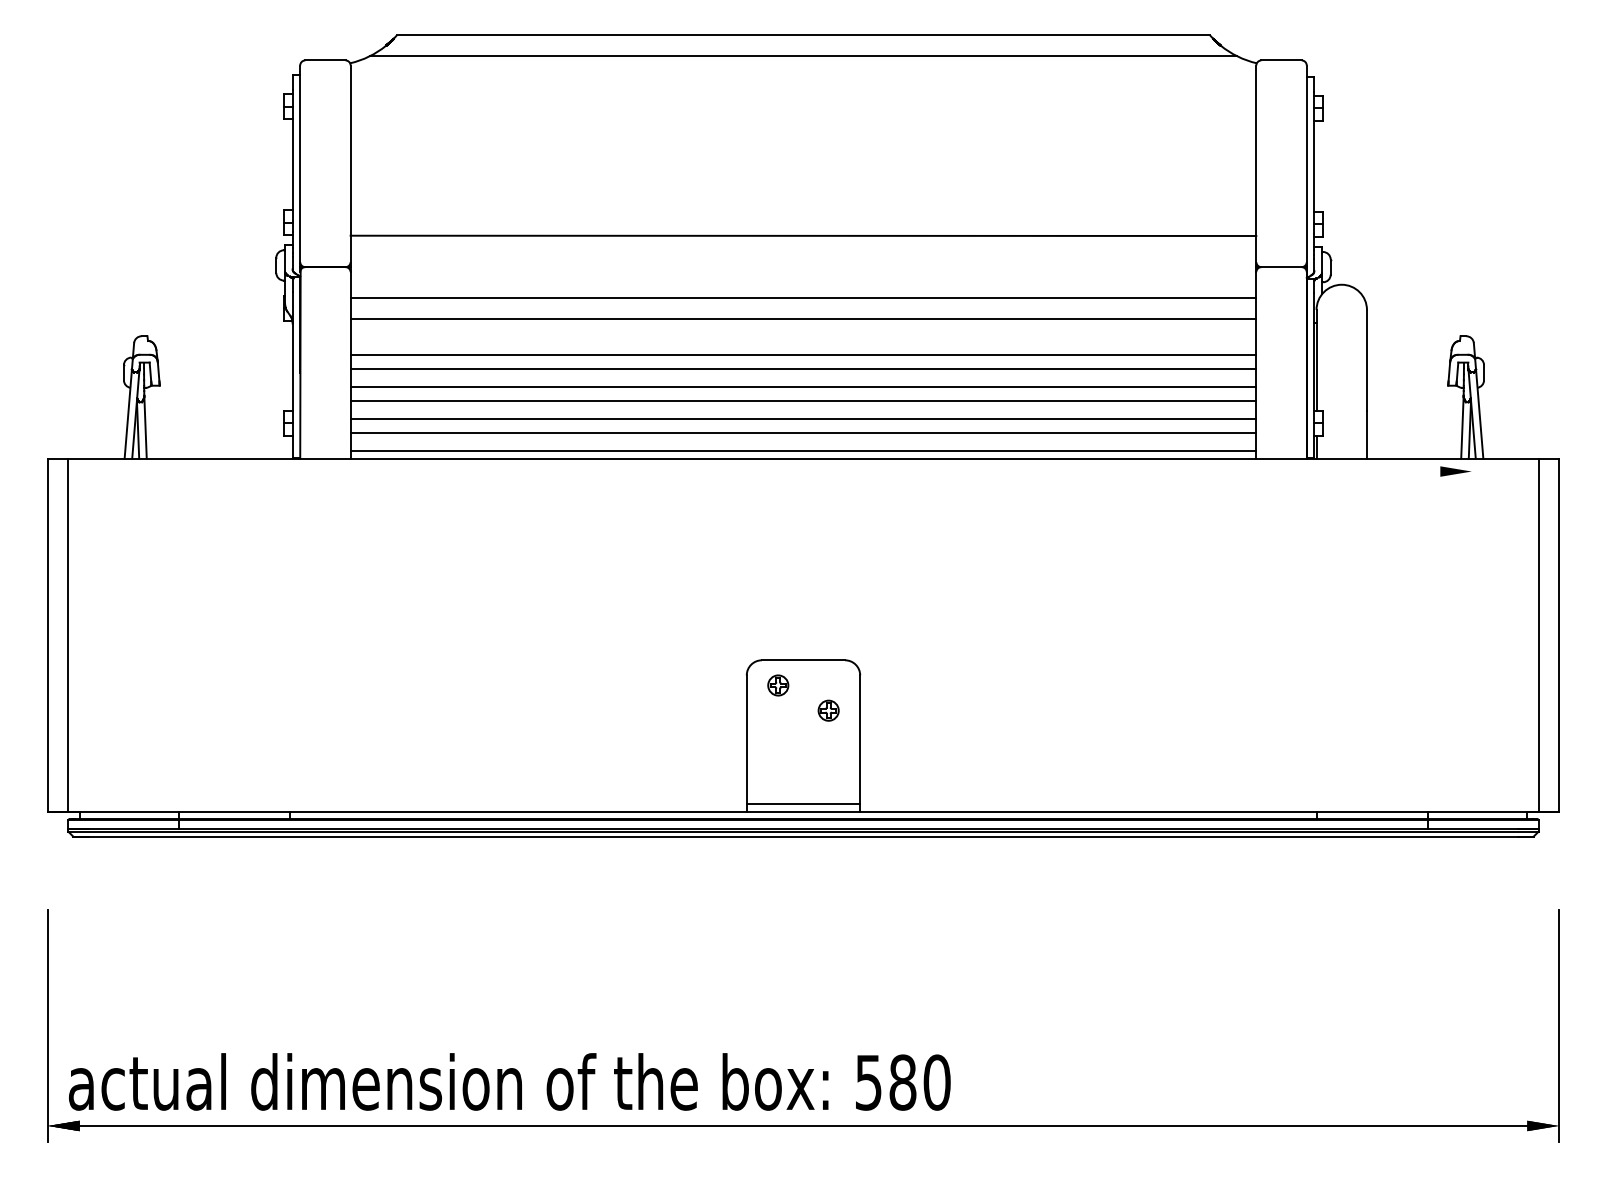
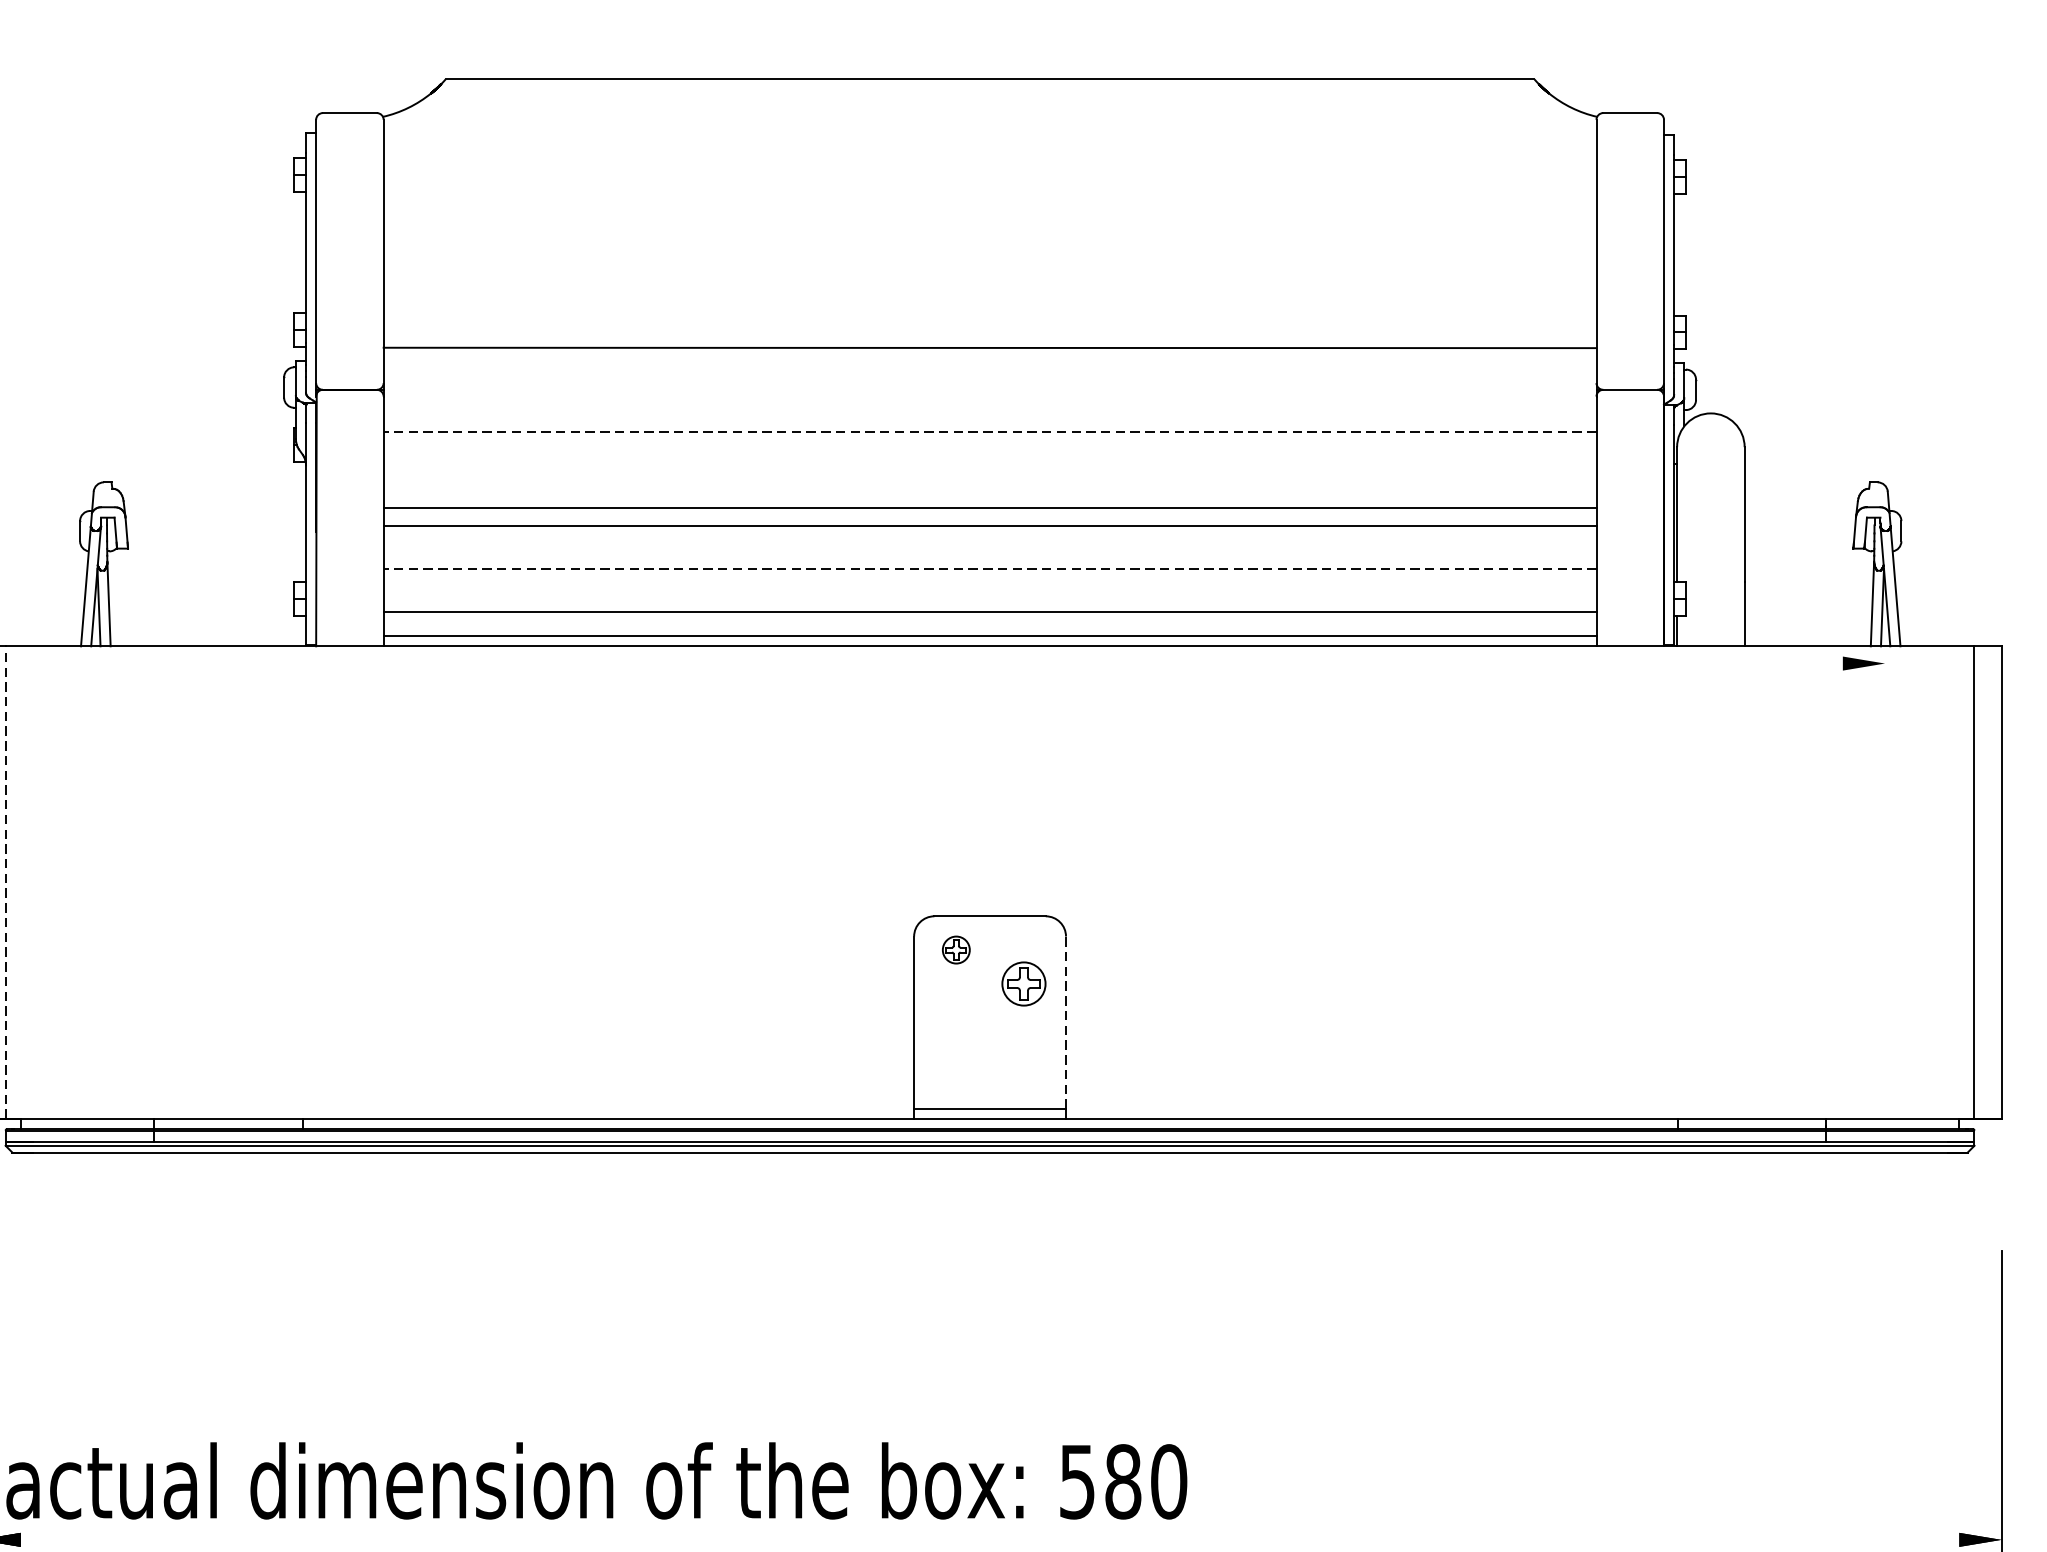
line: (803, 56) -> (990, 107), removed
line: (803, 298) -> (990, 431), solid -> dashed
line: (803, 318) -> (990, 458), removed
line: (803, 387) -> (990, 551), removed
line: (803, 400) -> (990, 568), solid -> dashed
line: (803, 419) -> (990, 593), removed
line: (68, 634) -> (5, 881), solid -> dashed
part: (828, 710) -> (1023, 983), size x1.6
line: (860, 739) -> (1066, 1022), solid -> dashed
line: (803, 1125) -> (990, 1539), removed

